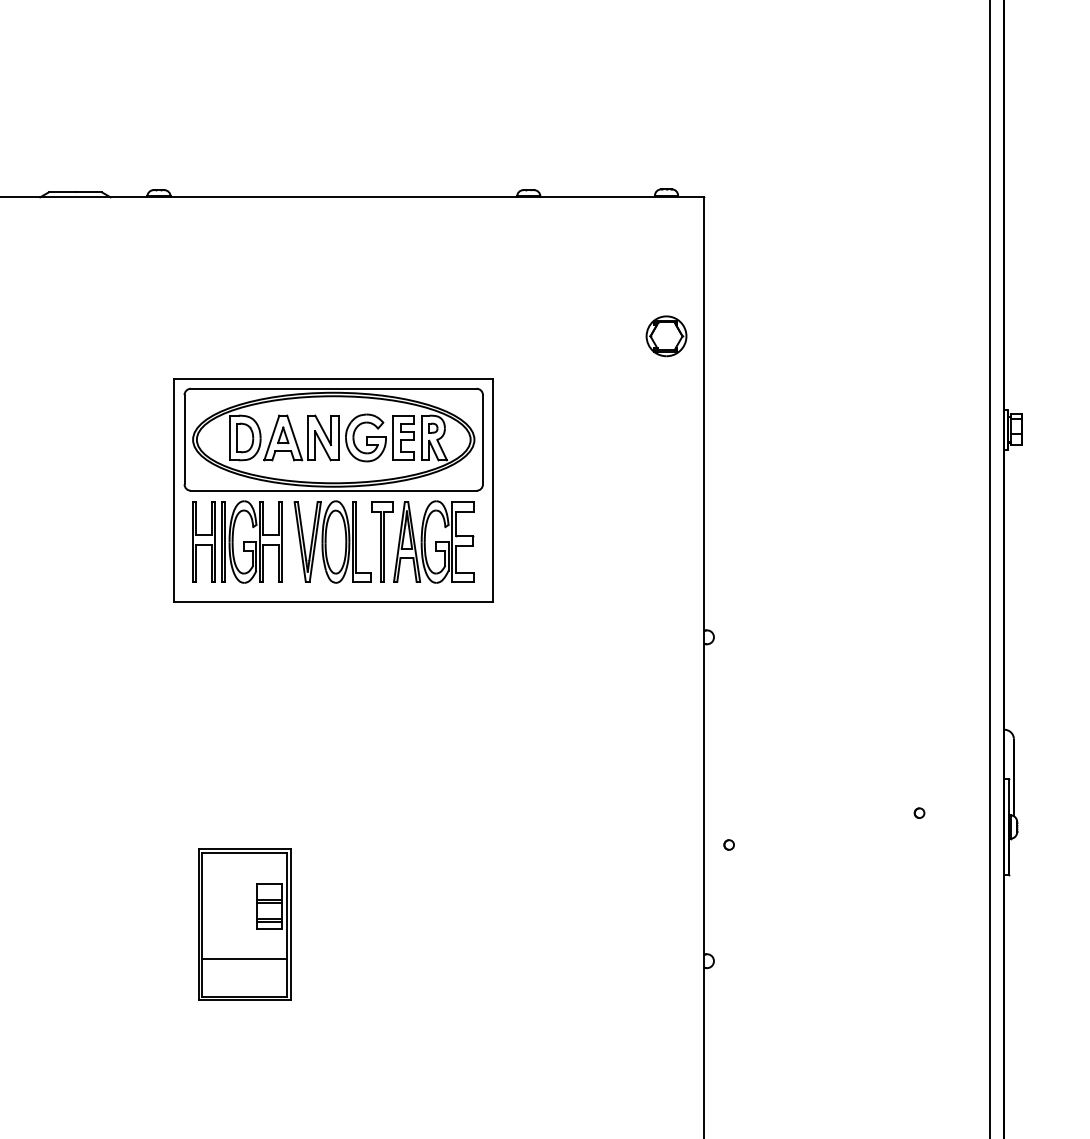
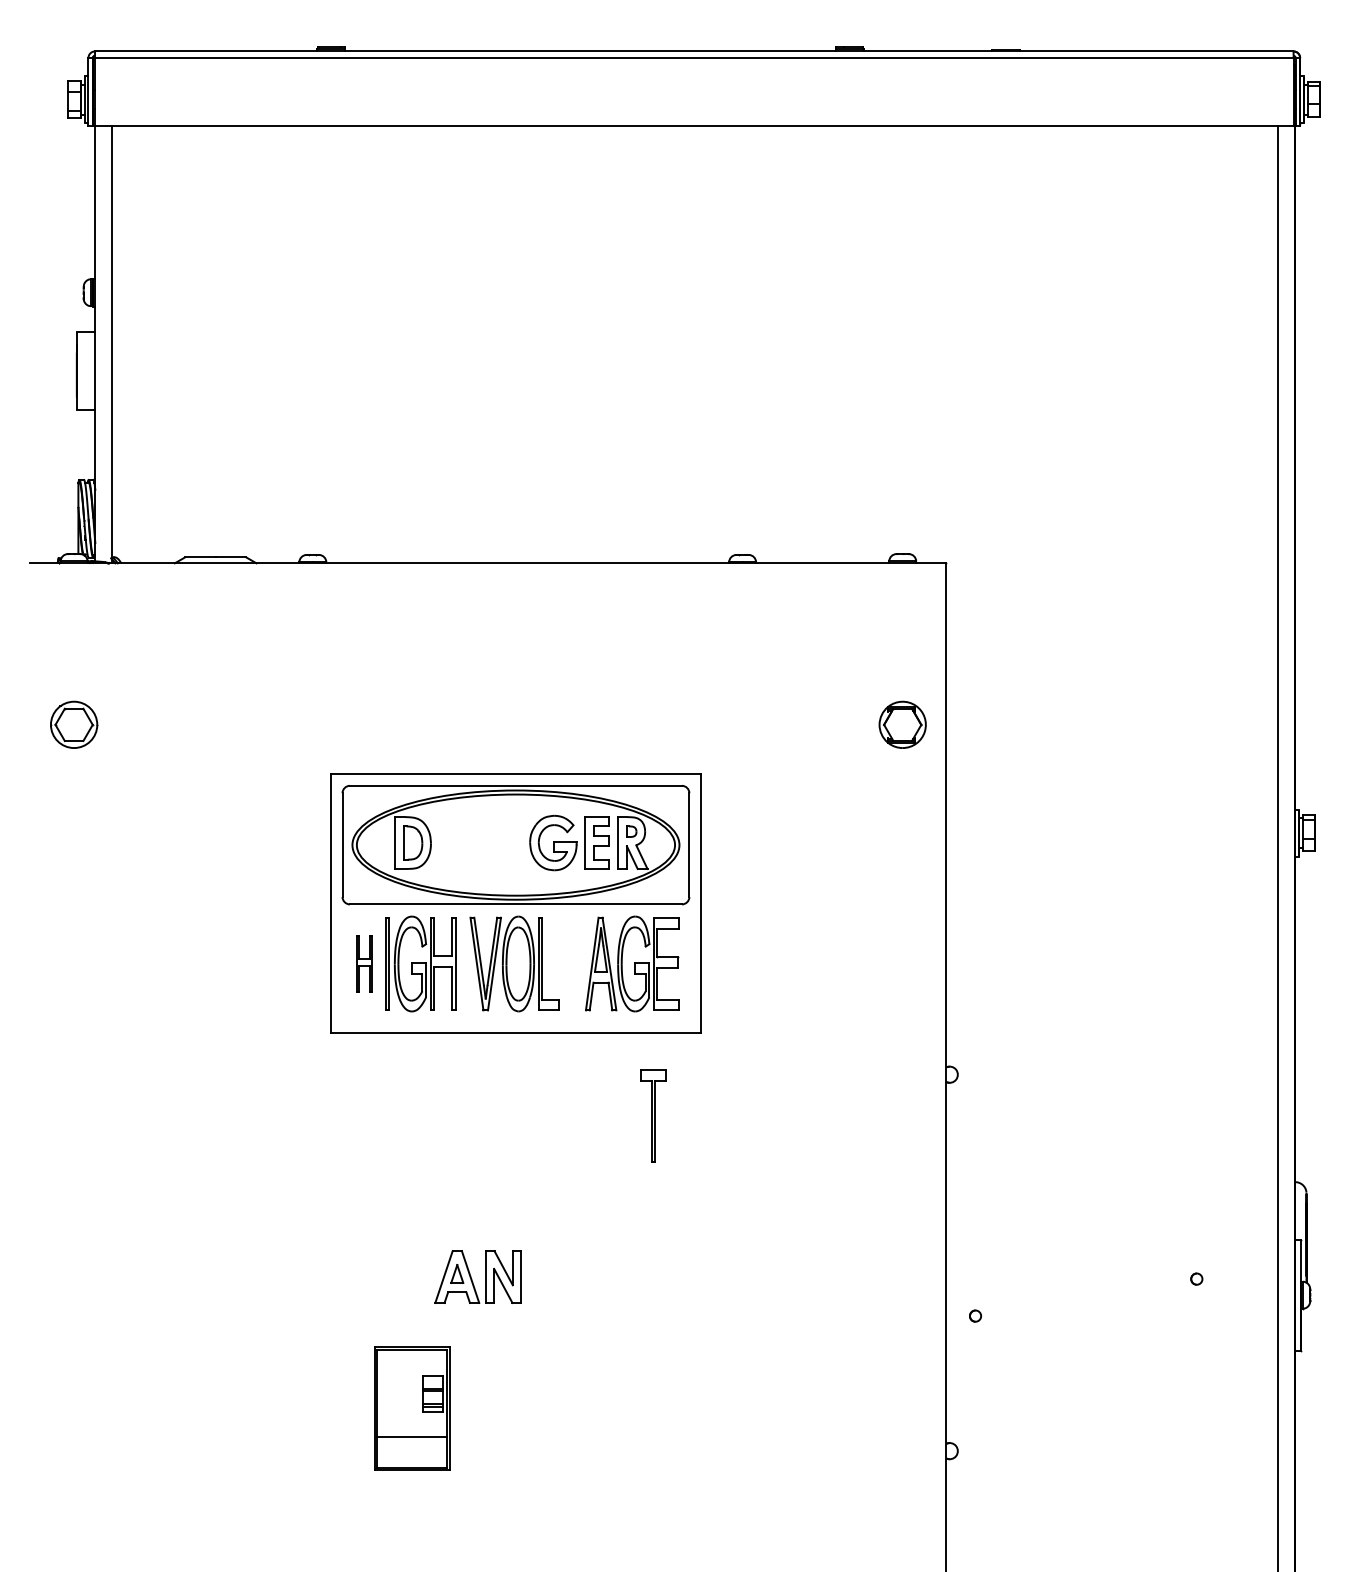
part: (300, 437) -> (477, 1276), moved
part: (203, 541) -> (364, 963), size x0.6
part: (382, 541) -> (653, 1115), moved
part: (244, 924) -> (412, 1408), size x0.7

